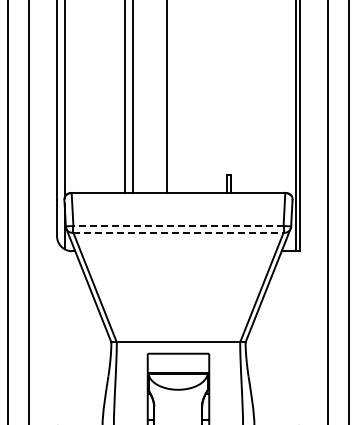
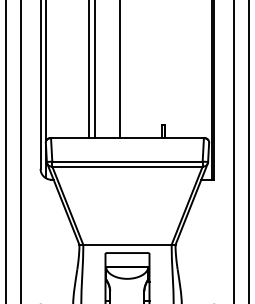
line: (178, 226) -> (127, 162), dashed -> solid
line: (178, 232) -> (127, 166), dashed -> solid

